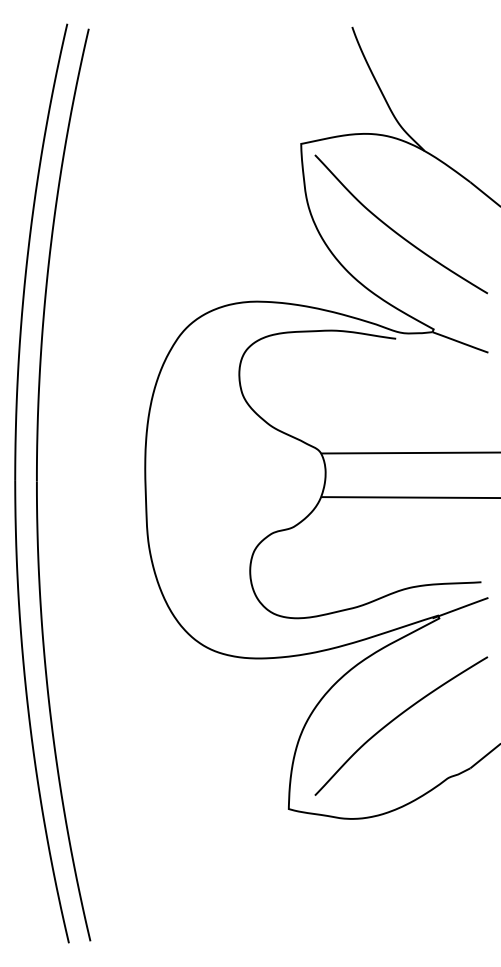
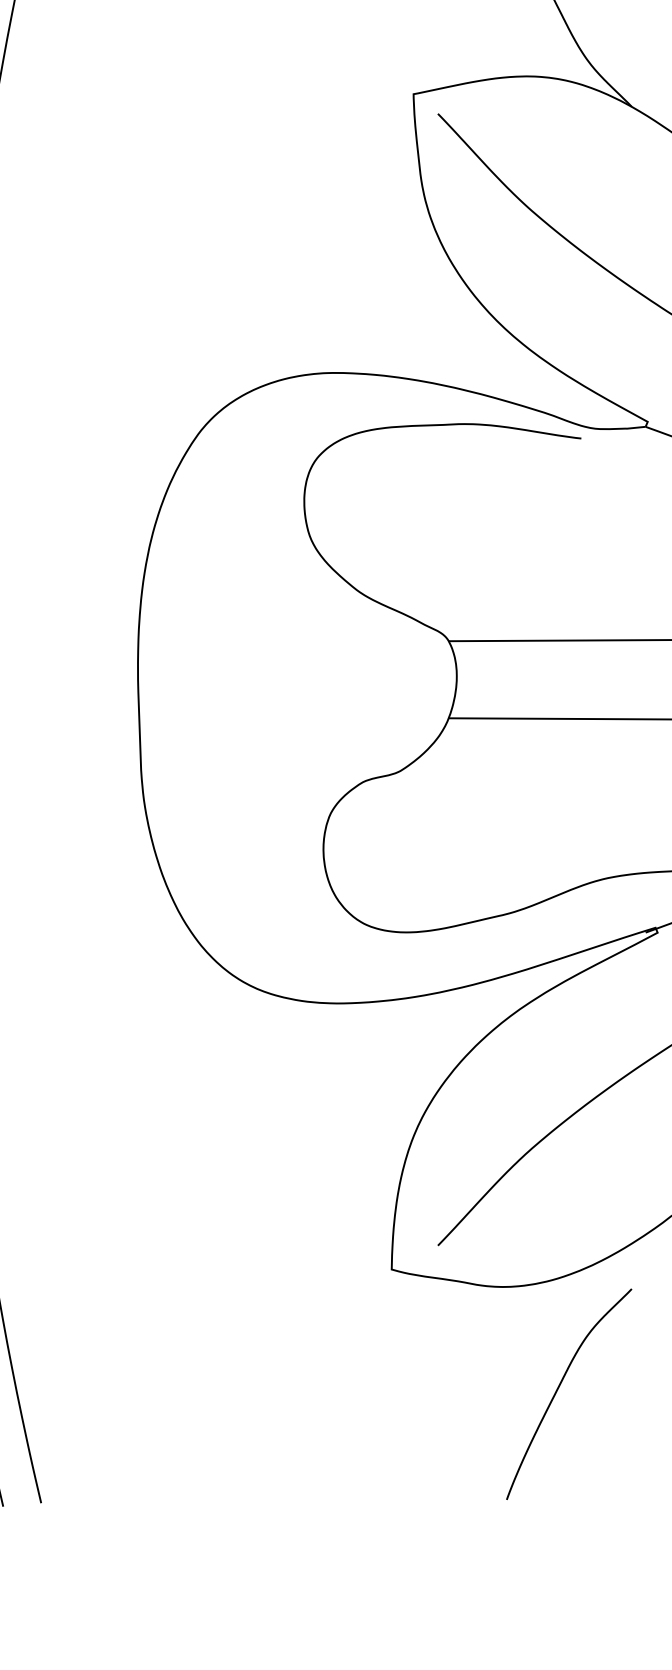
curve: (383, 877) -> (559, 1390), added

